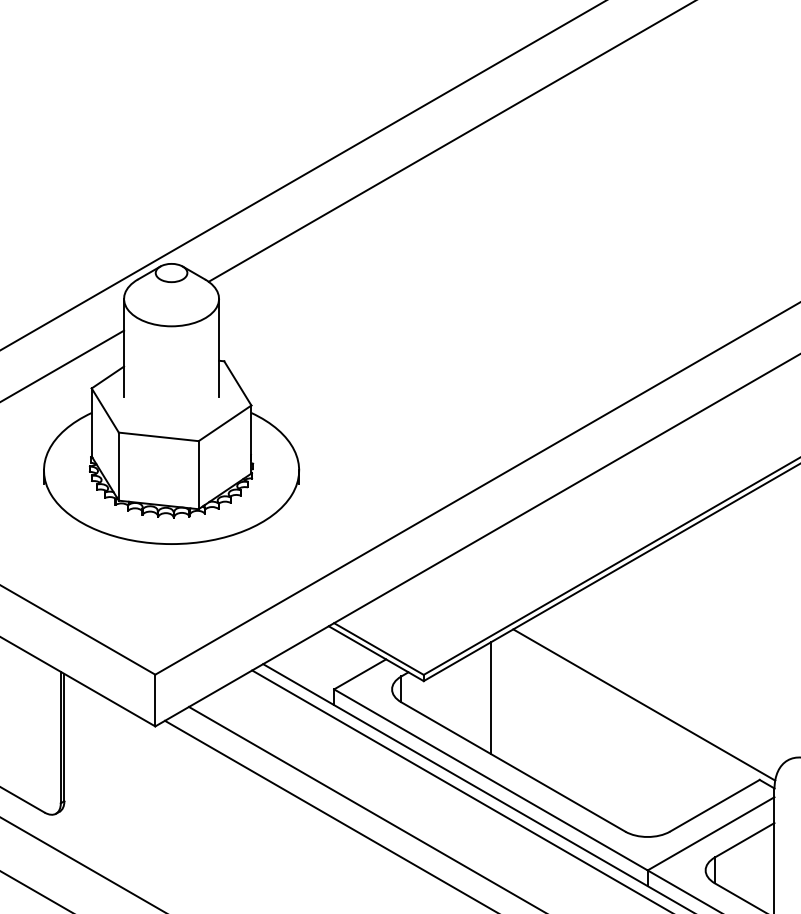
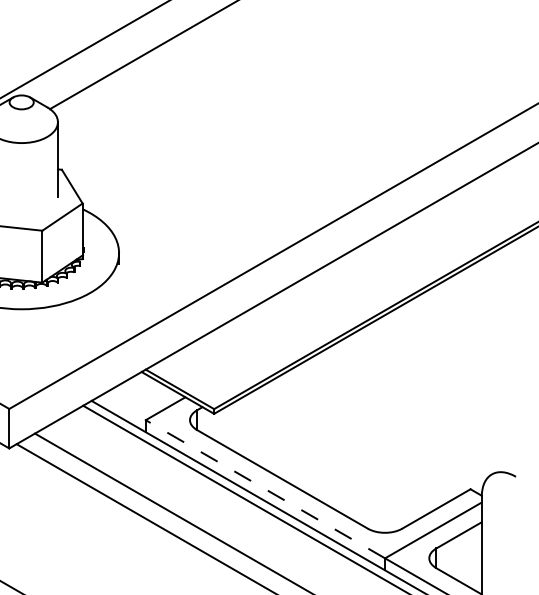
line: (490, 698) -> (265, 427), removed
line: (644, 704) -> (382, 431), removed
line: (490, 779) -> (265, 488), solid -> dashed

